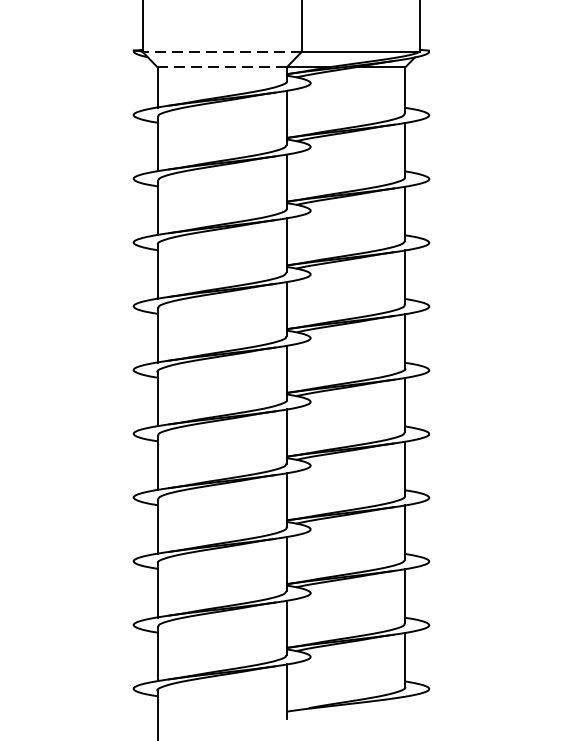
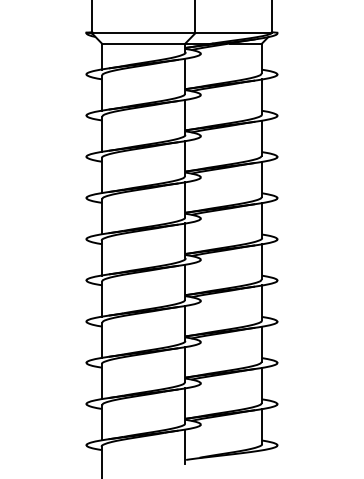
line: (221, 51) -> (143, 33), dashed -> solid
line: (221, 67) -> (143, 43), dashed -> solid

